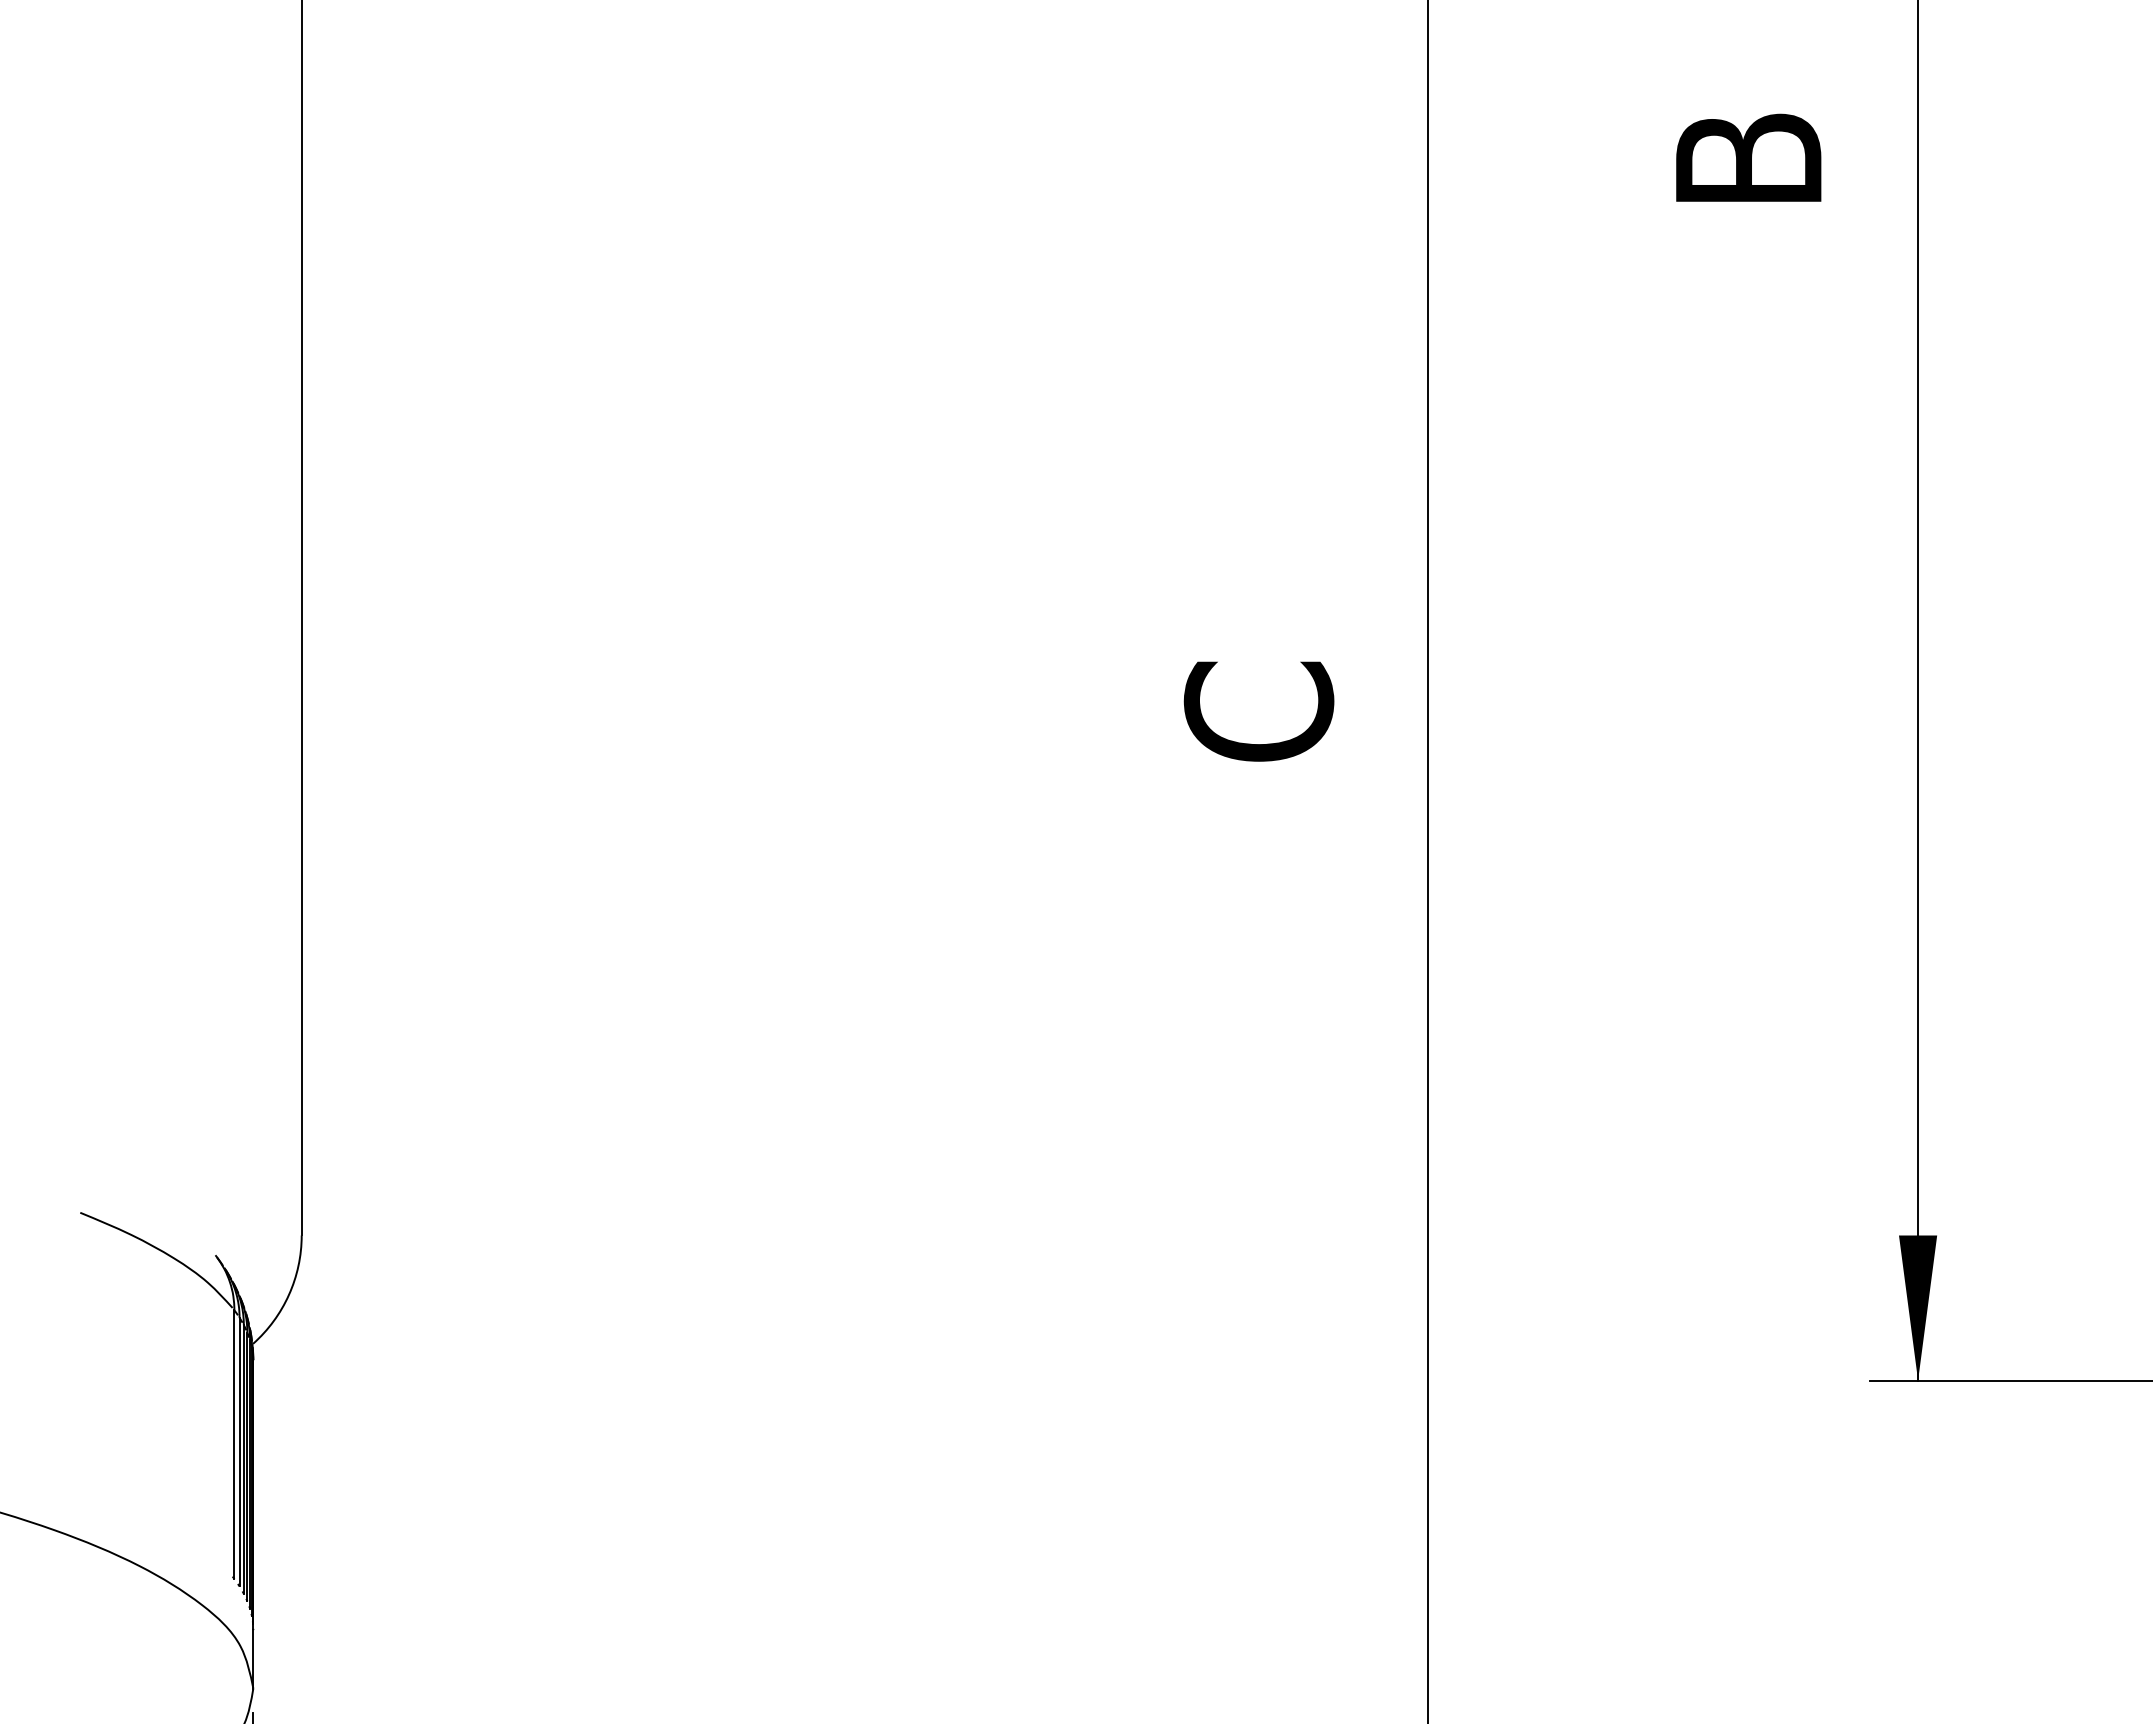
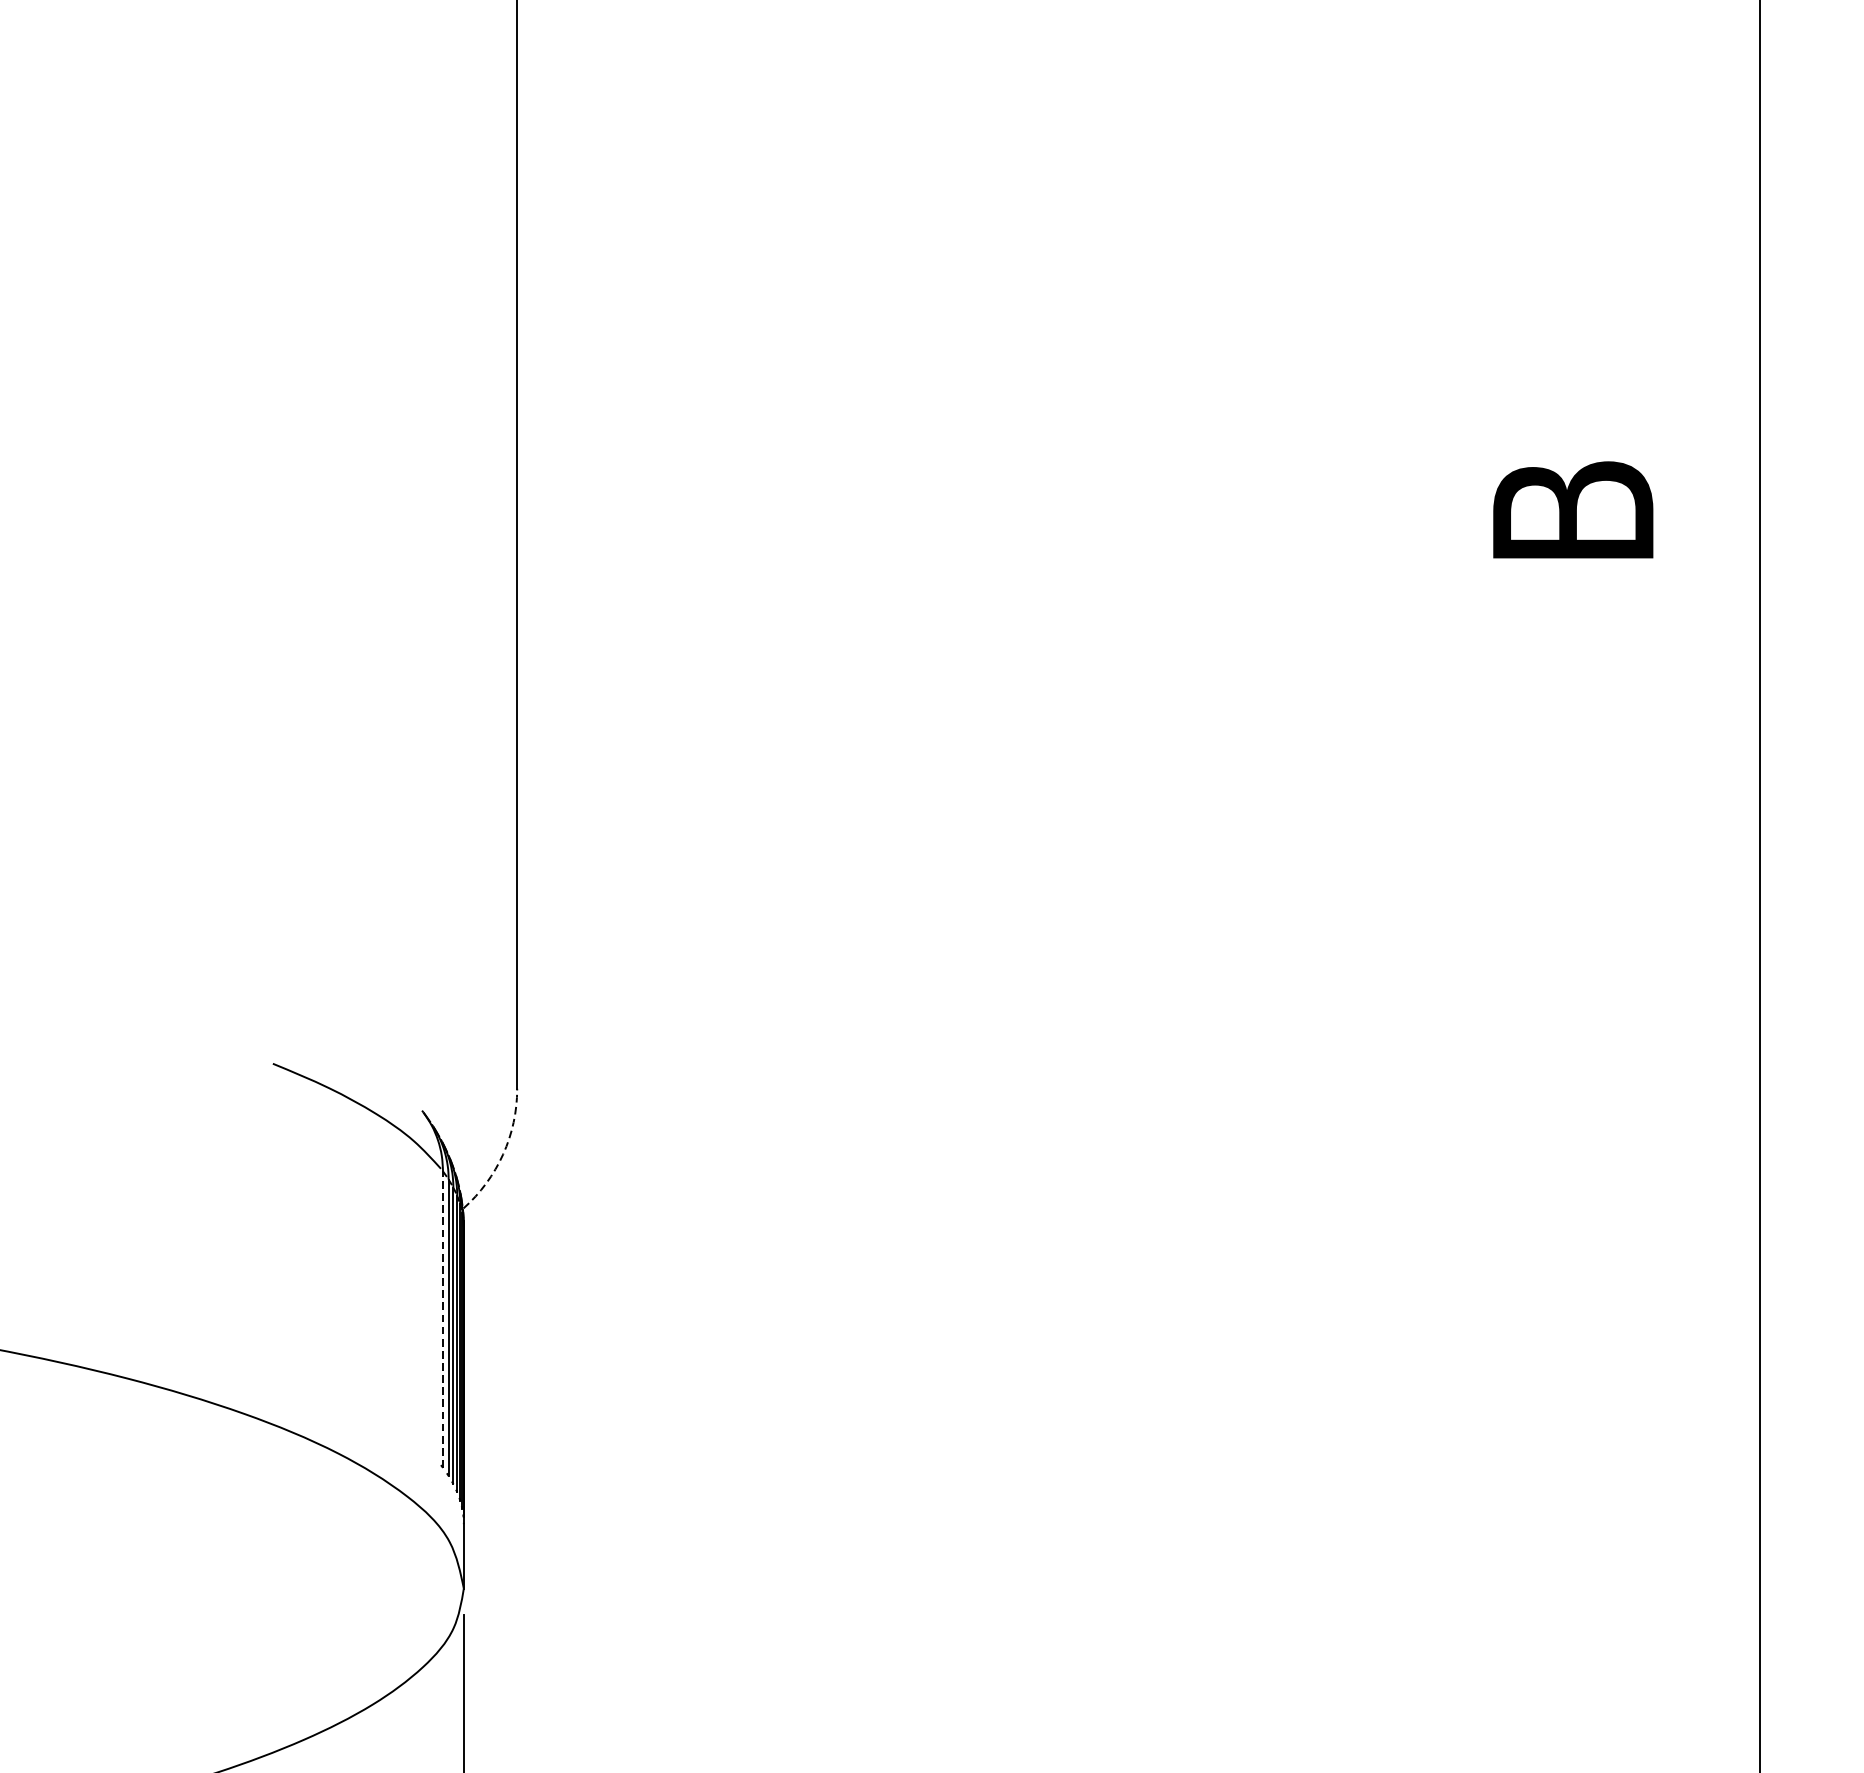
text: (1258, 711) -> (1572, 510), C -> B
arc: (288, 1294) -> (502, 1153), solid -> dashed
line: (234, 1444) -> (443, 1319), solid -> dashed

